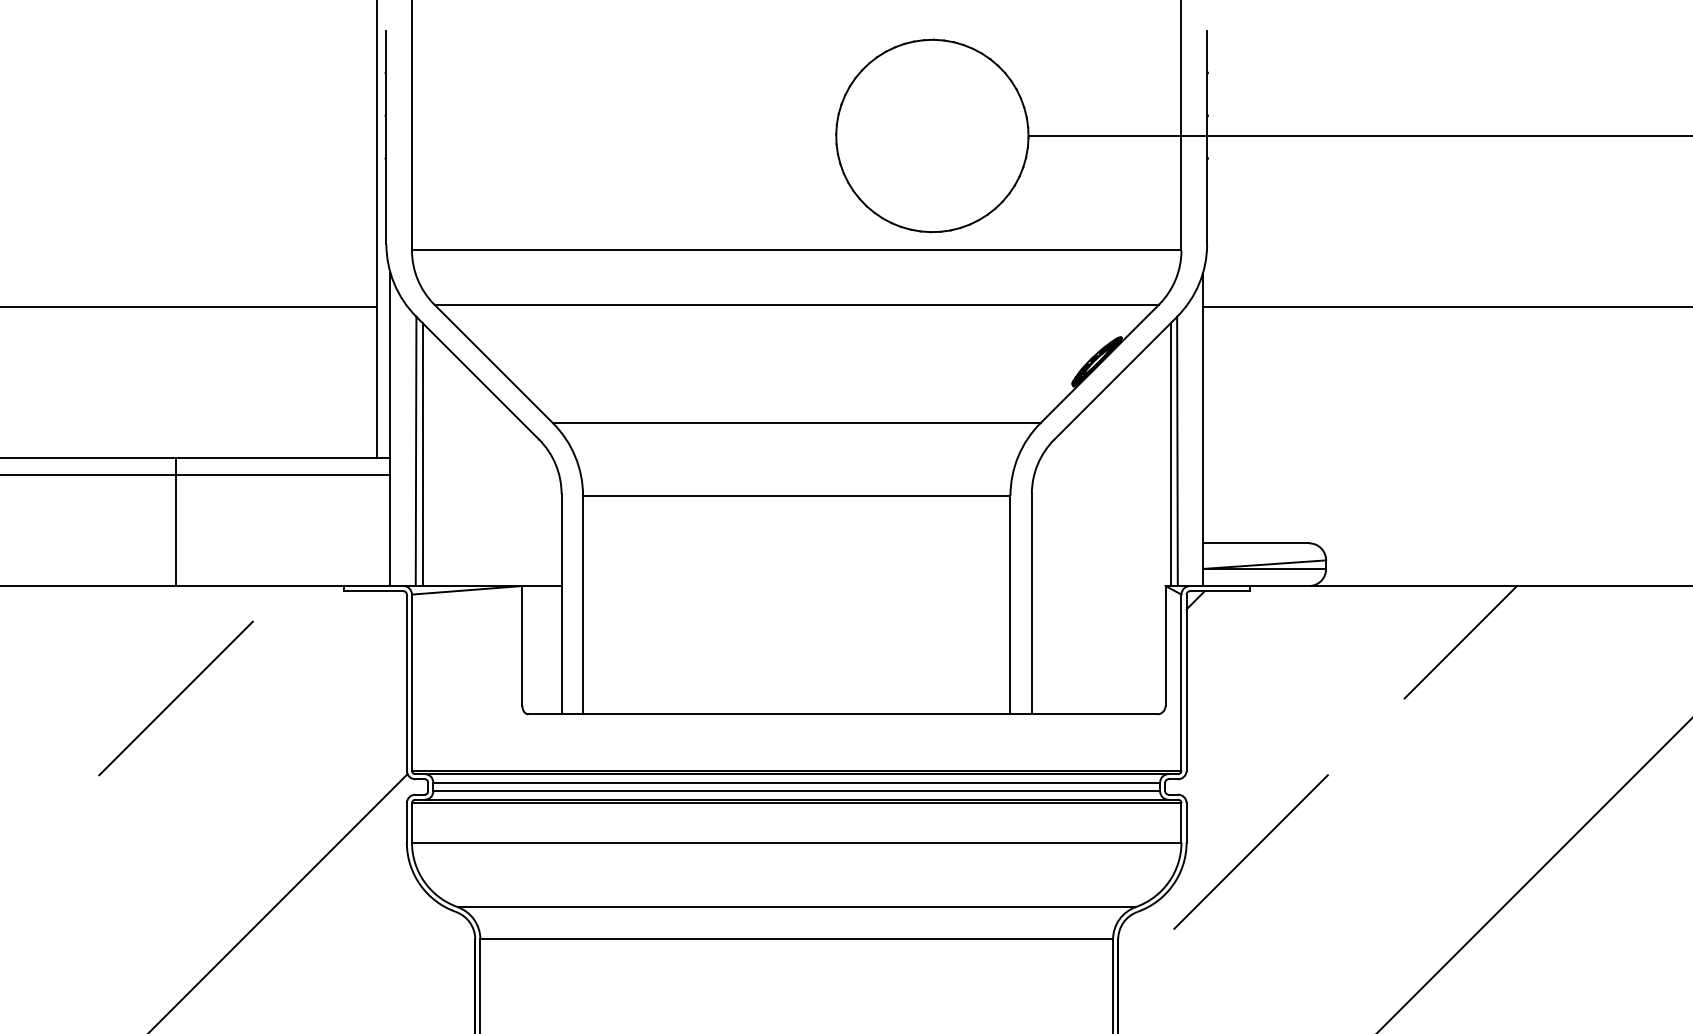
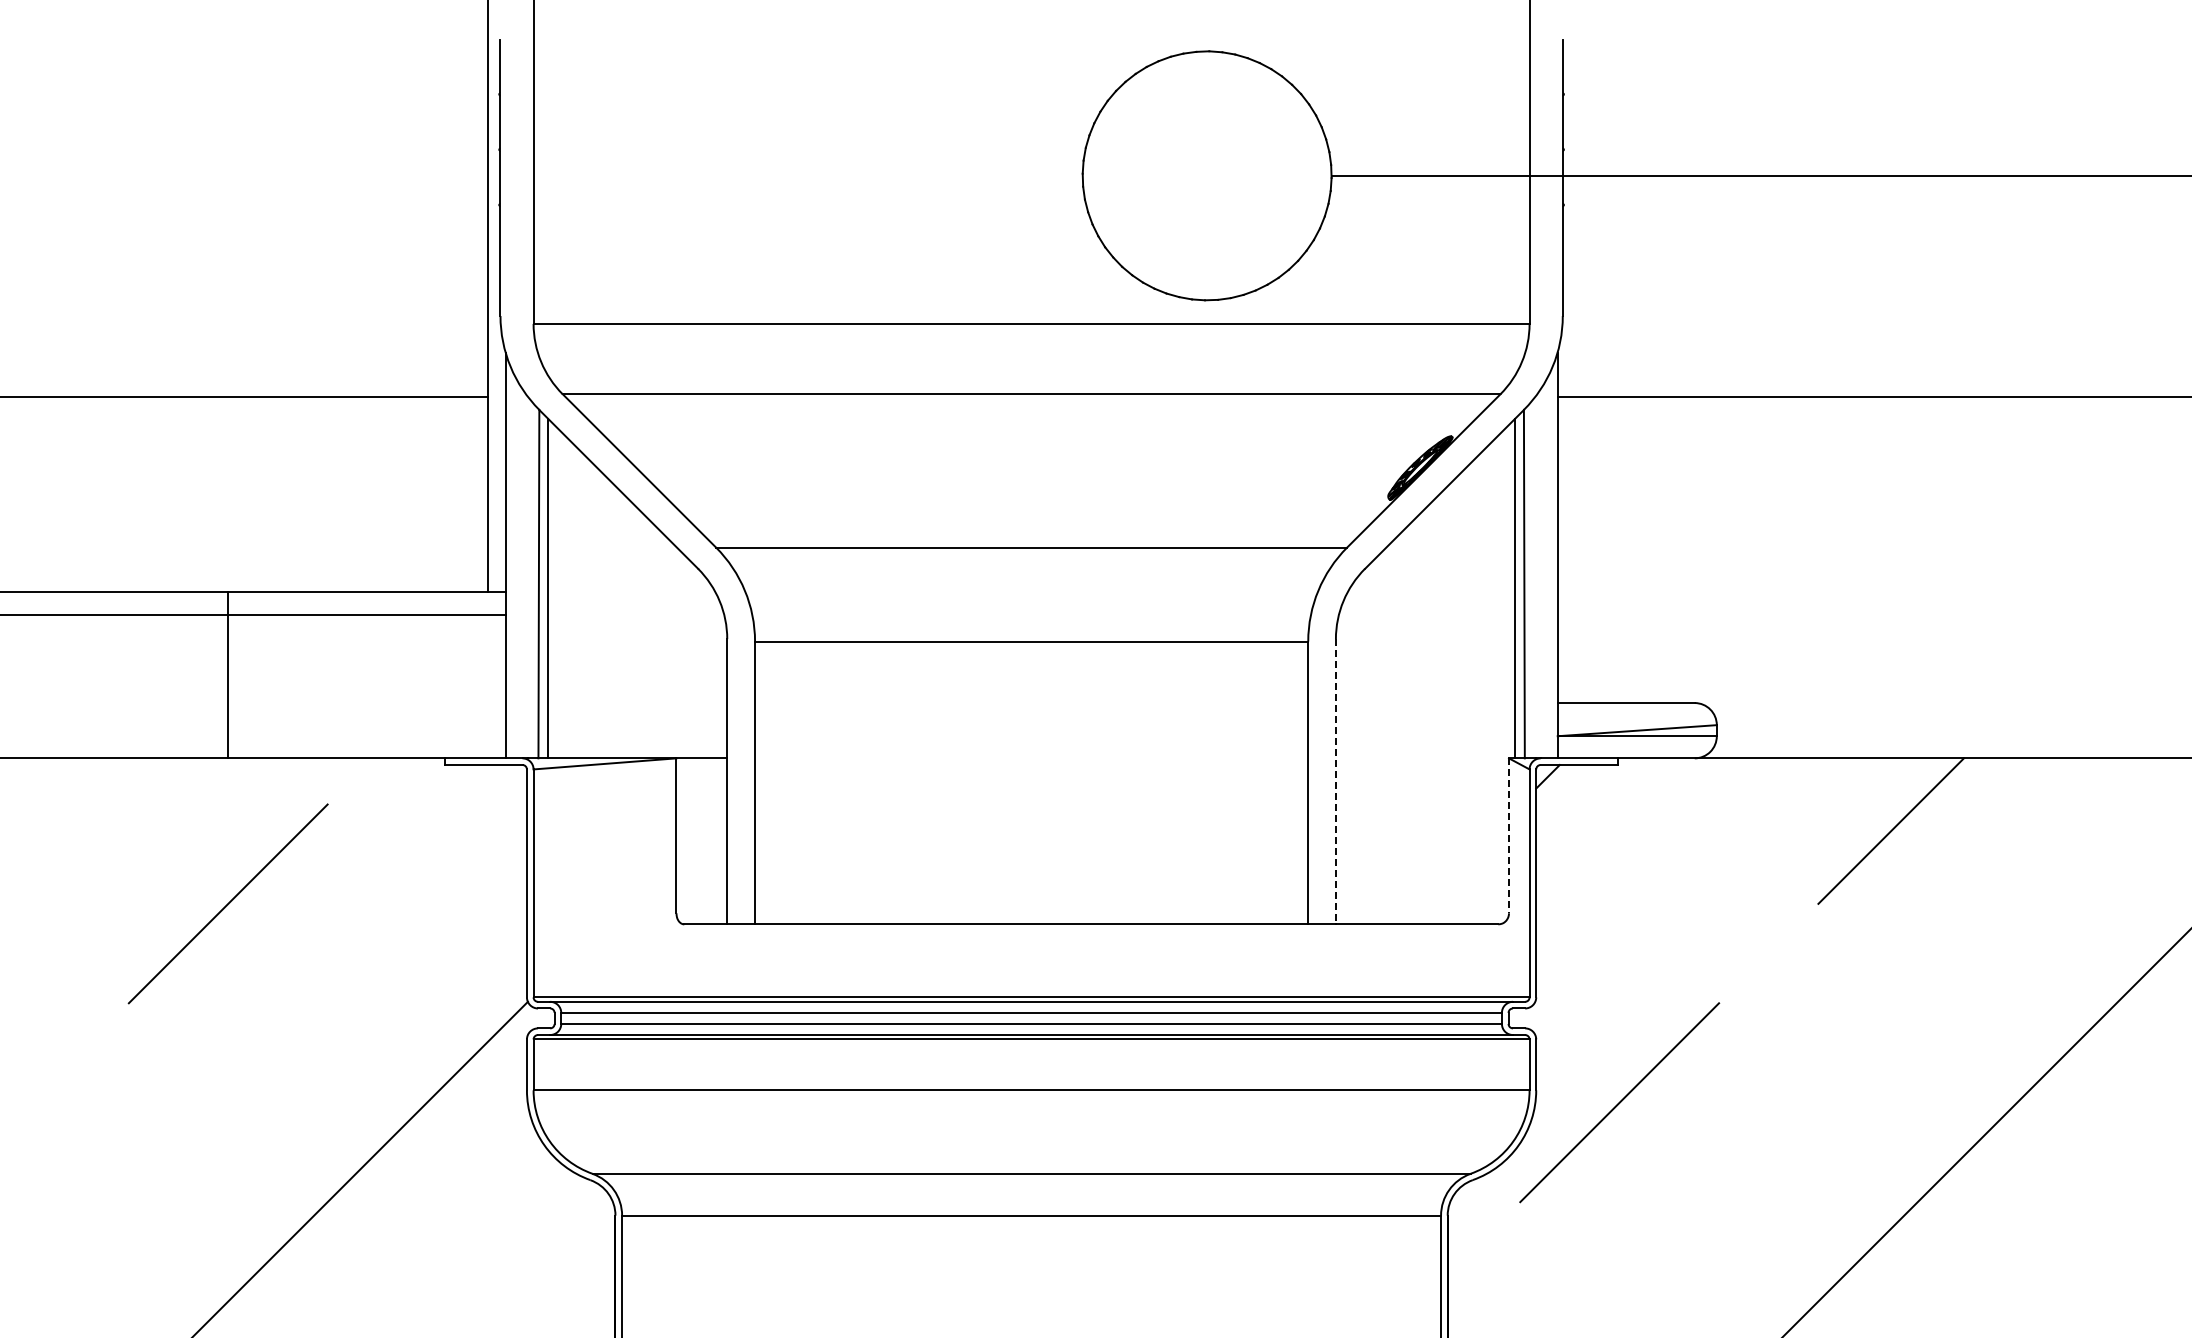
line: (1031, 603) -> (1335, 781), solid -> dashed
line: (1165, 646) -> (1509, 836), solid -> dashed

